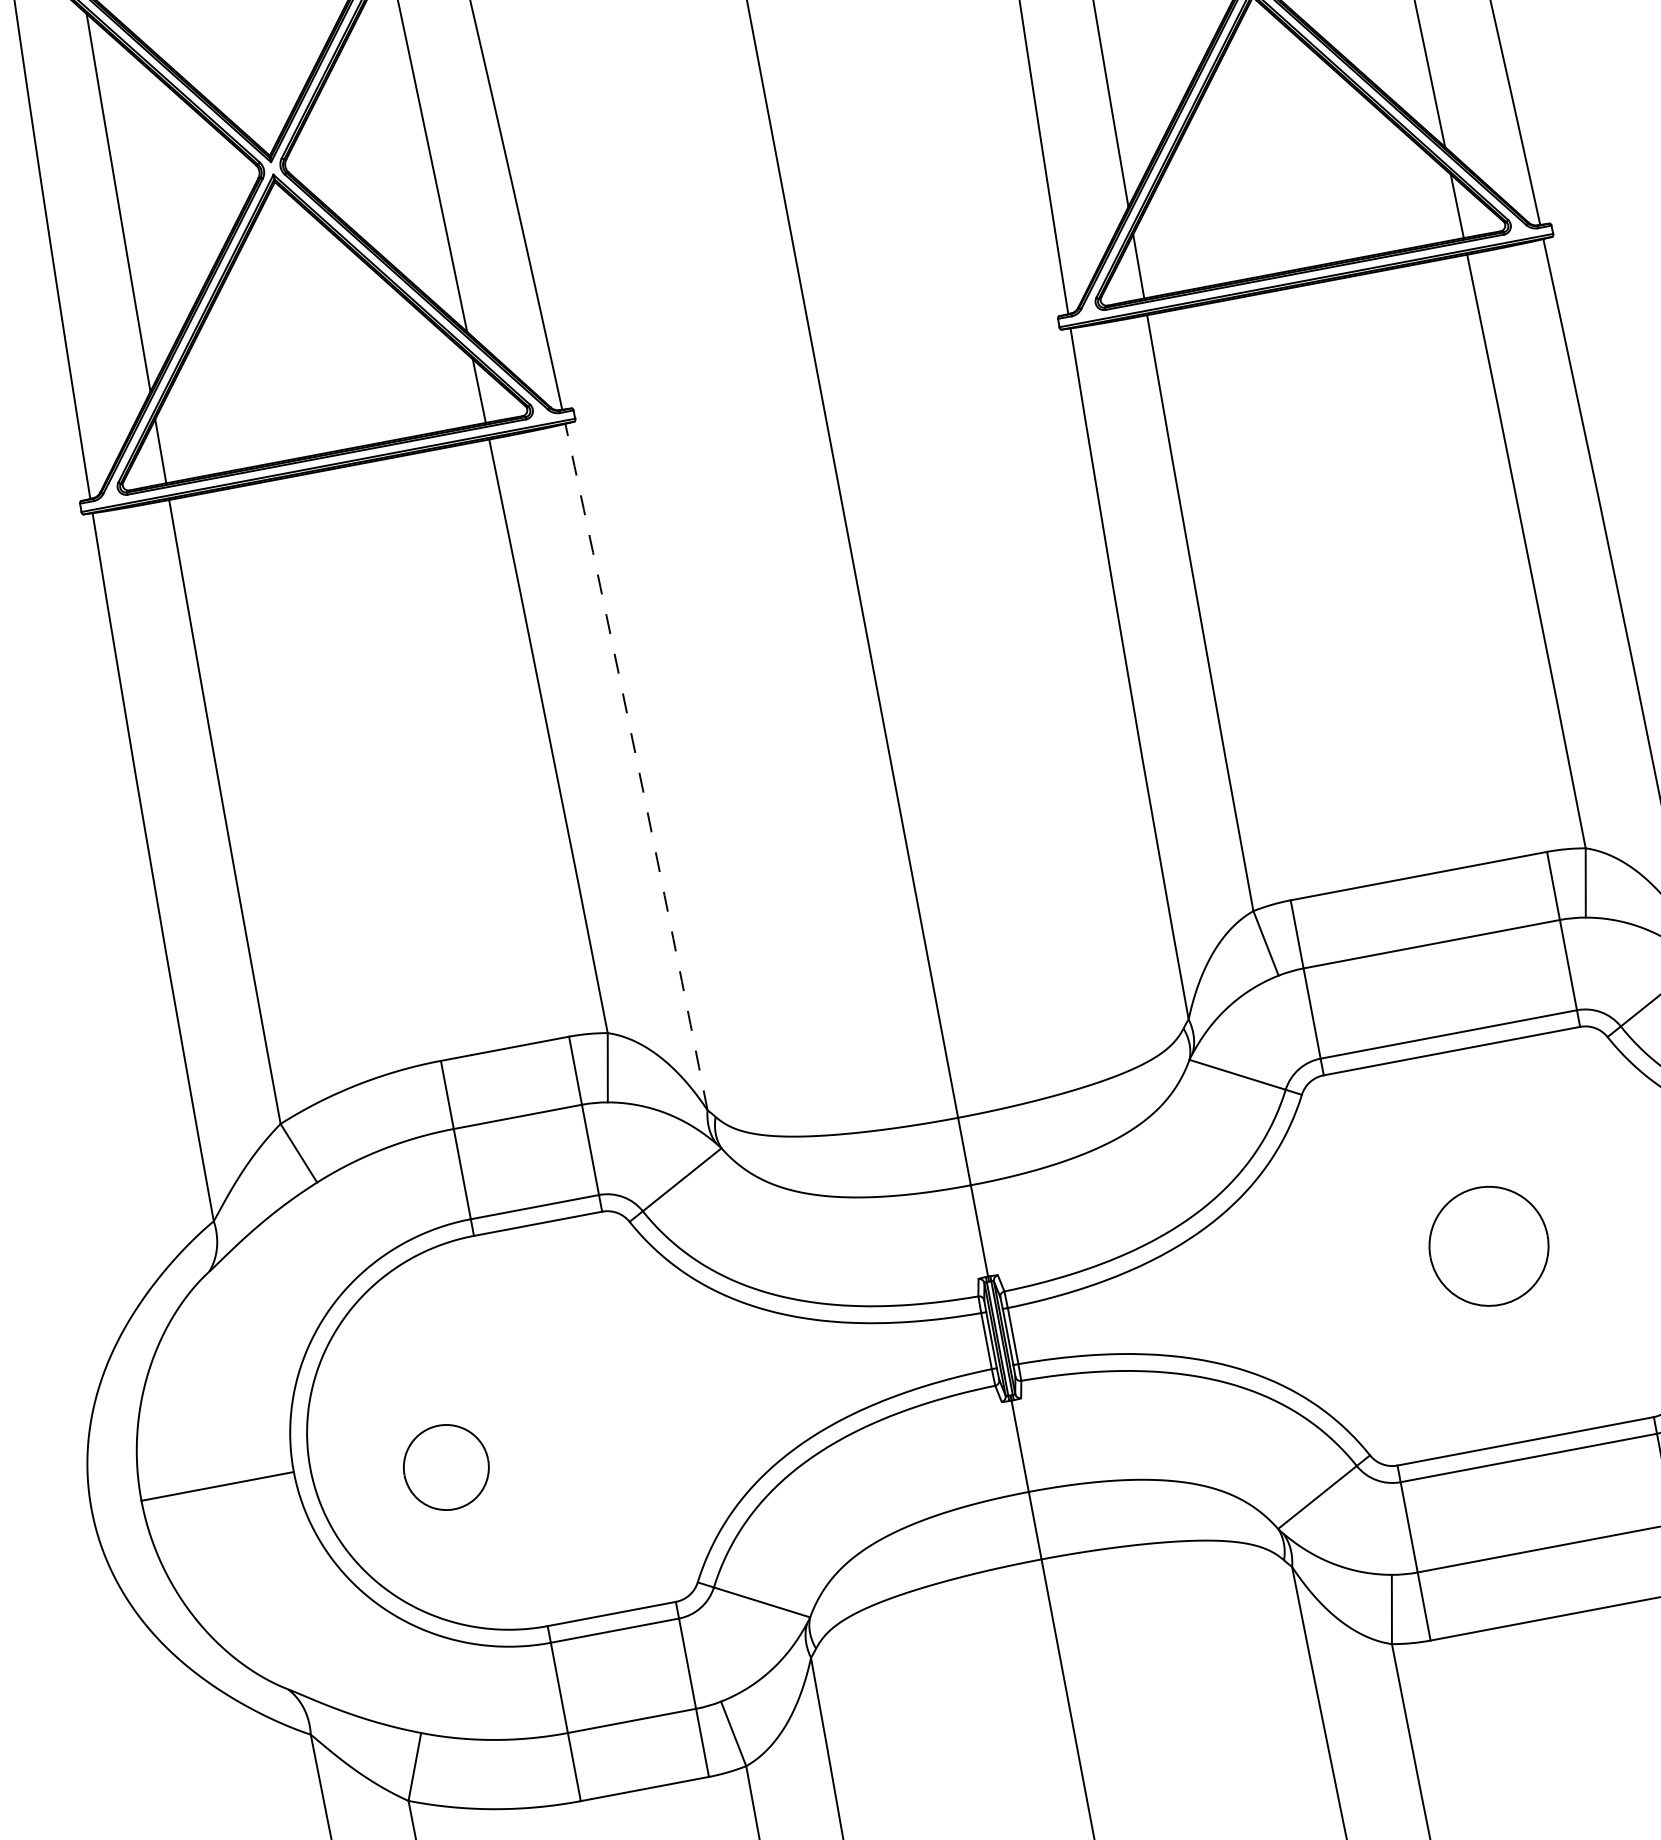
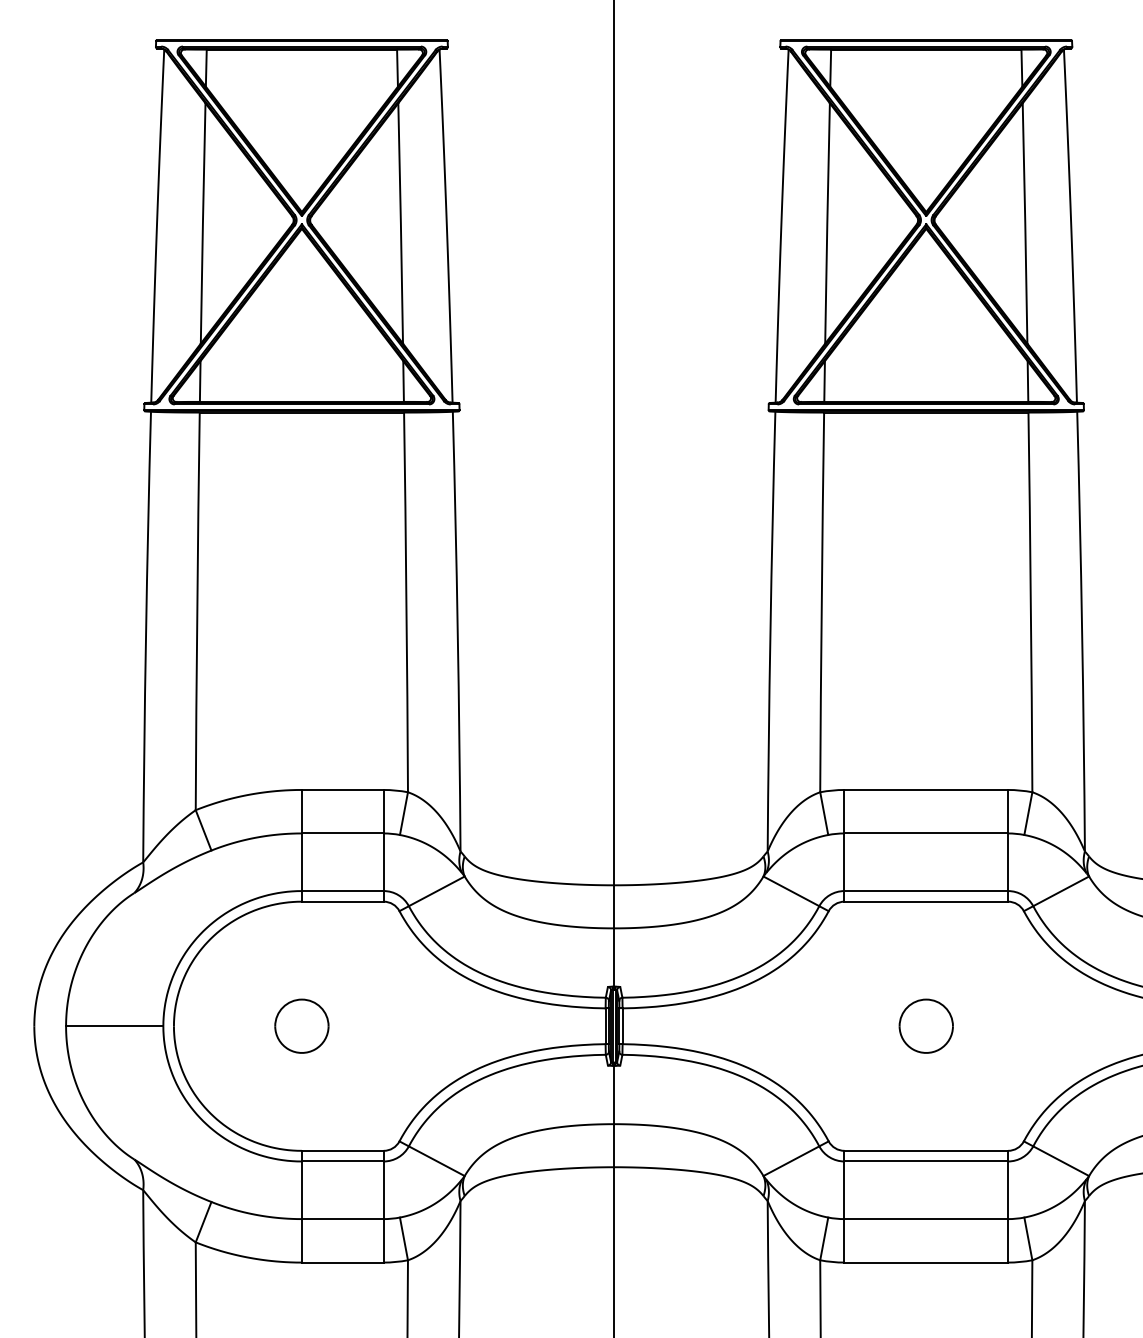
arc: (637, 766) -> (457, 631), dashed -> solid
part: (1487, 1245) -> (925, 1025), size x0.71
part: (445, 1466) -> (301, 1025), moved

